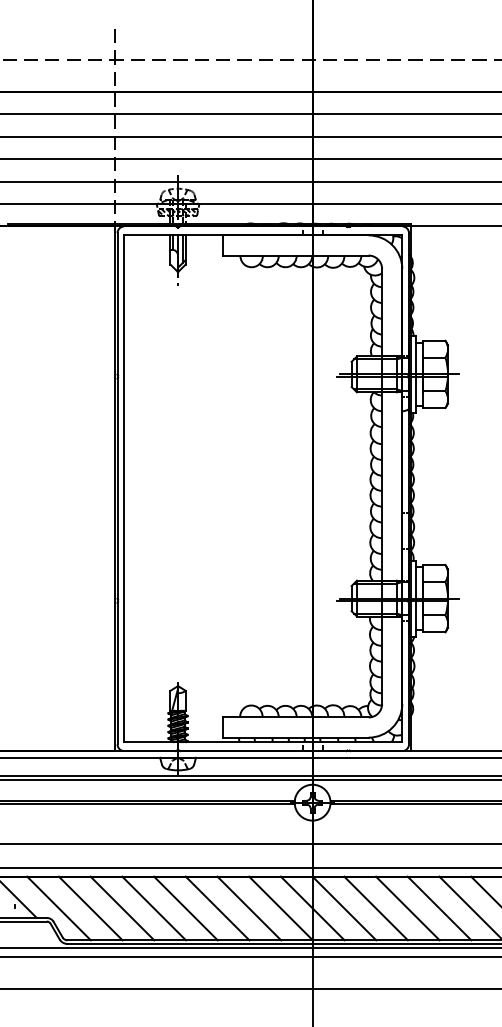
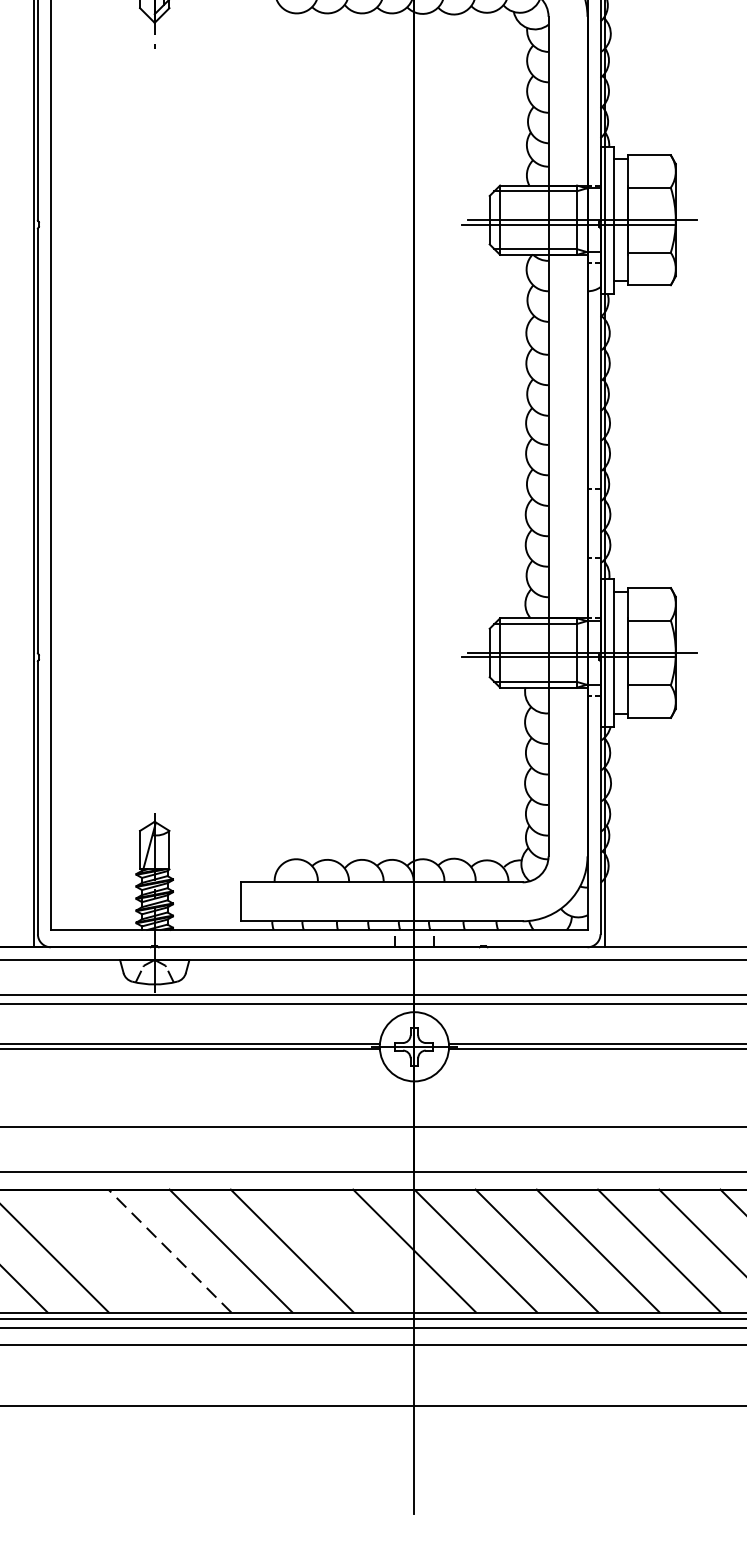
line: (154, 908) -> (109, 1251), removed
line: (185, 908) -> (169, 1251), solid -> dashed
line: (280, 908) -> (352, 1251), removed

